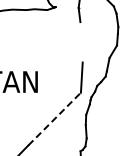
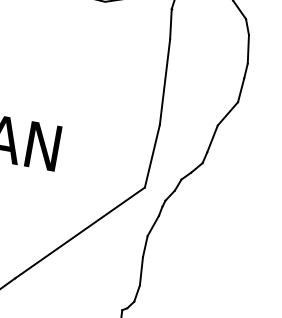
line: (81, 42) -> (164, 82), added
line: (55, 118) -> (81, 232), dashed -> solid

